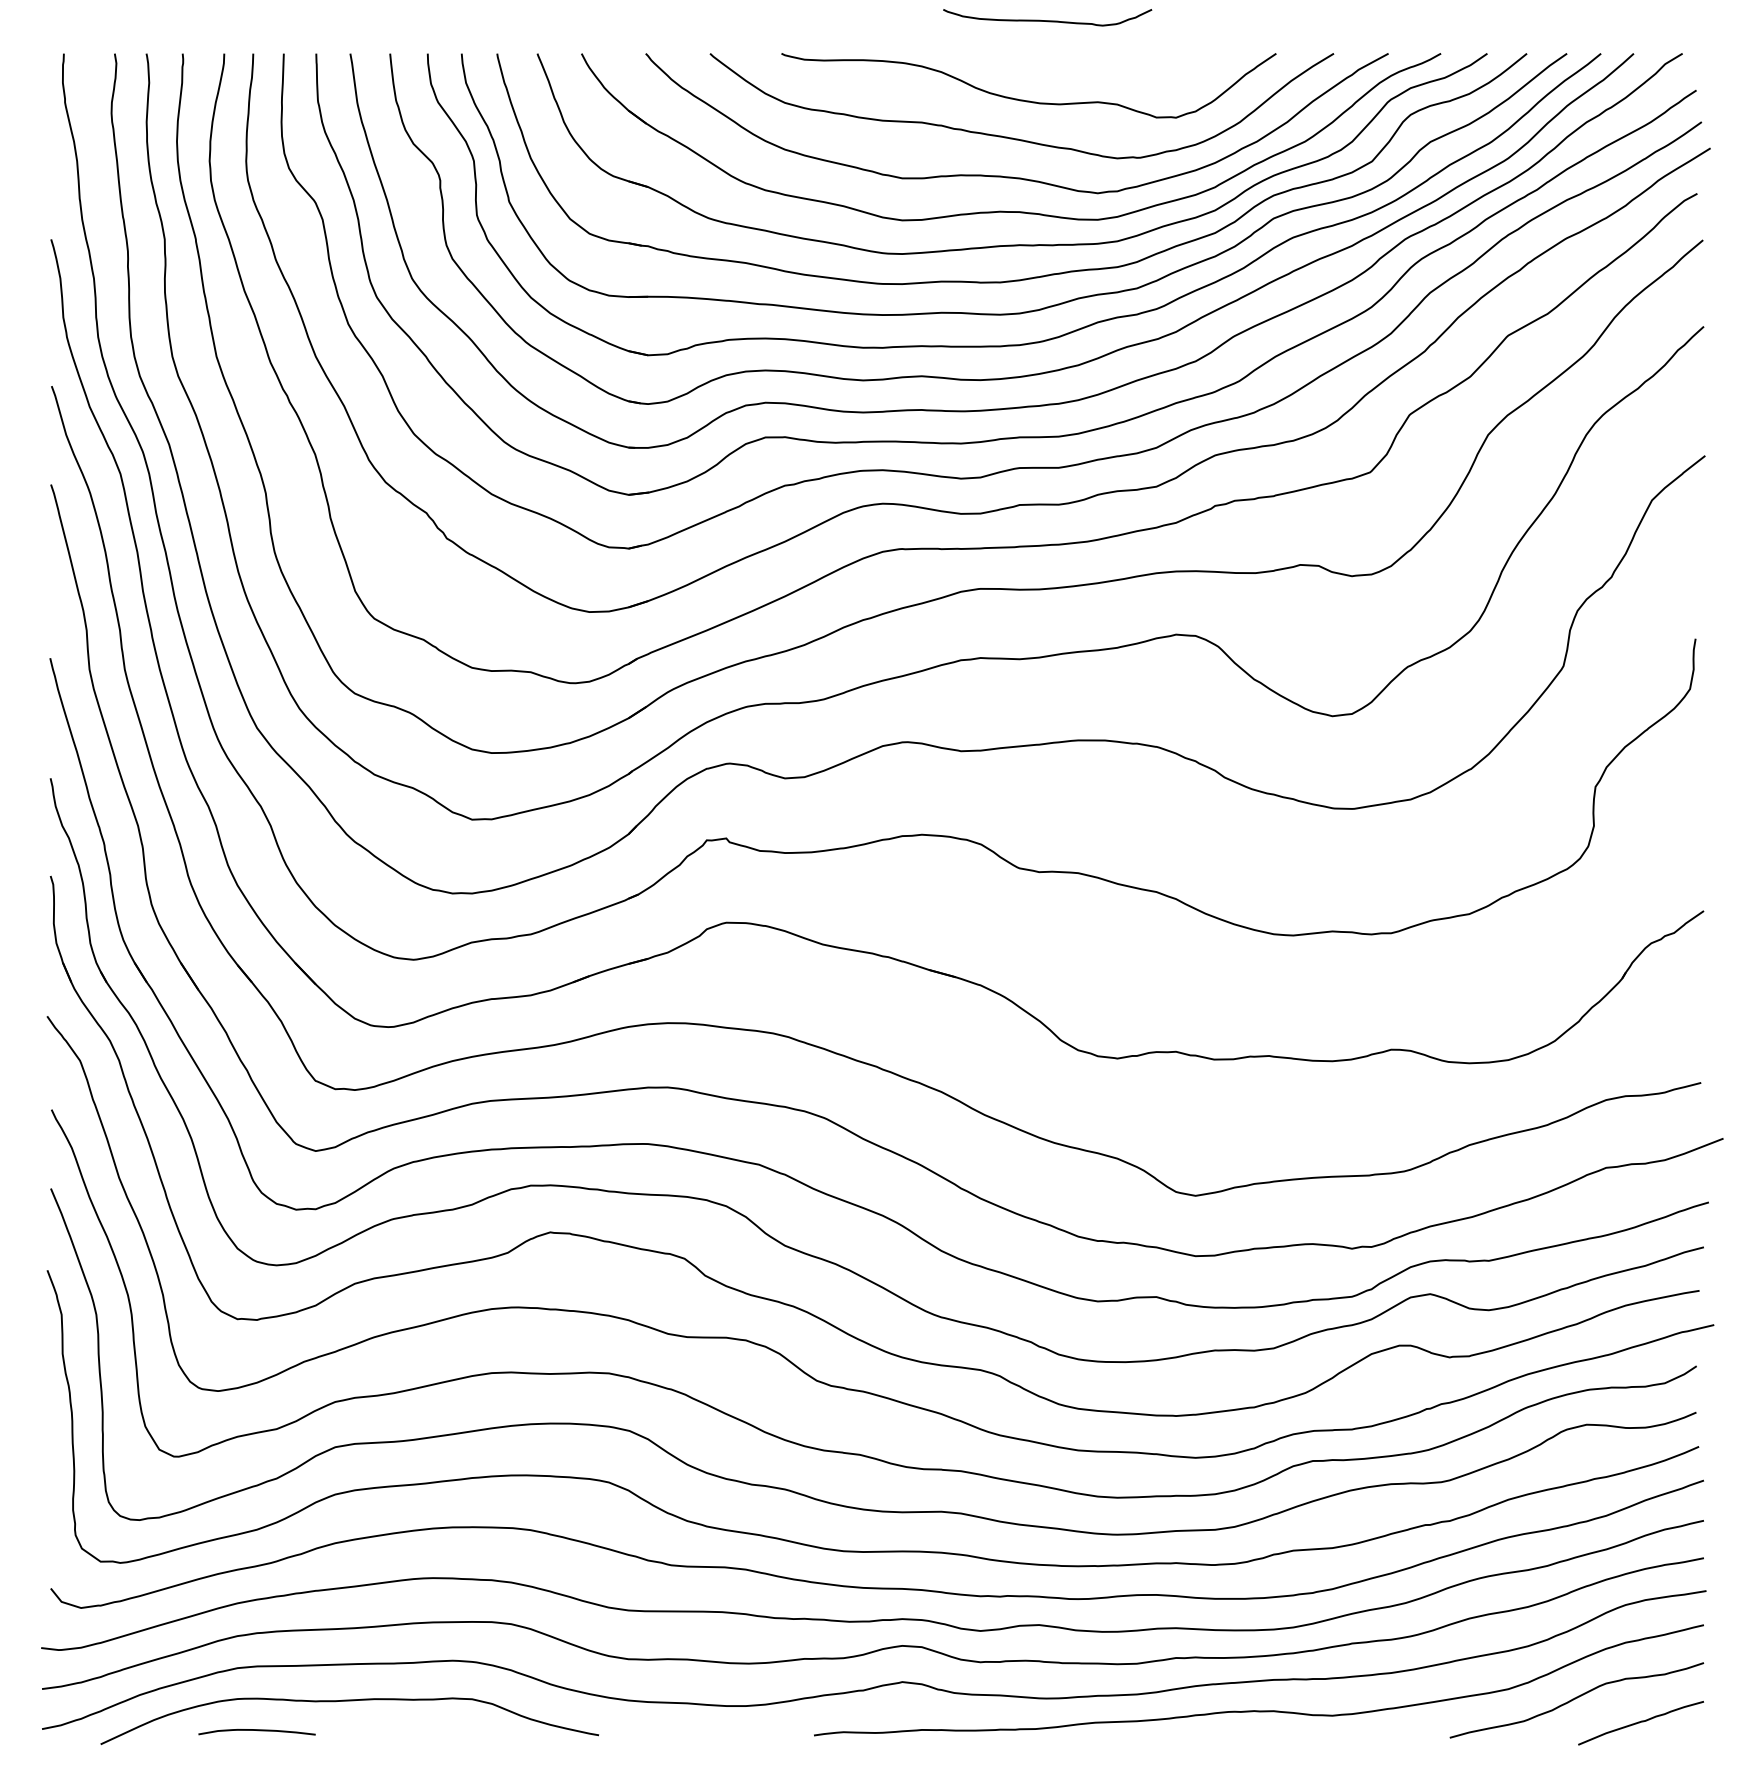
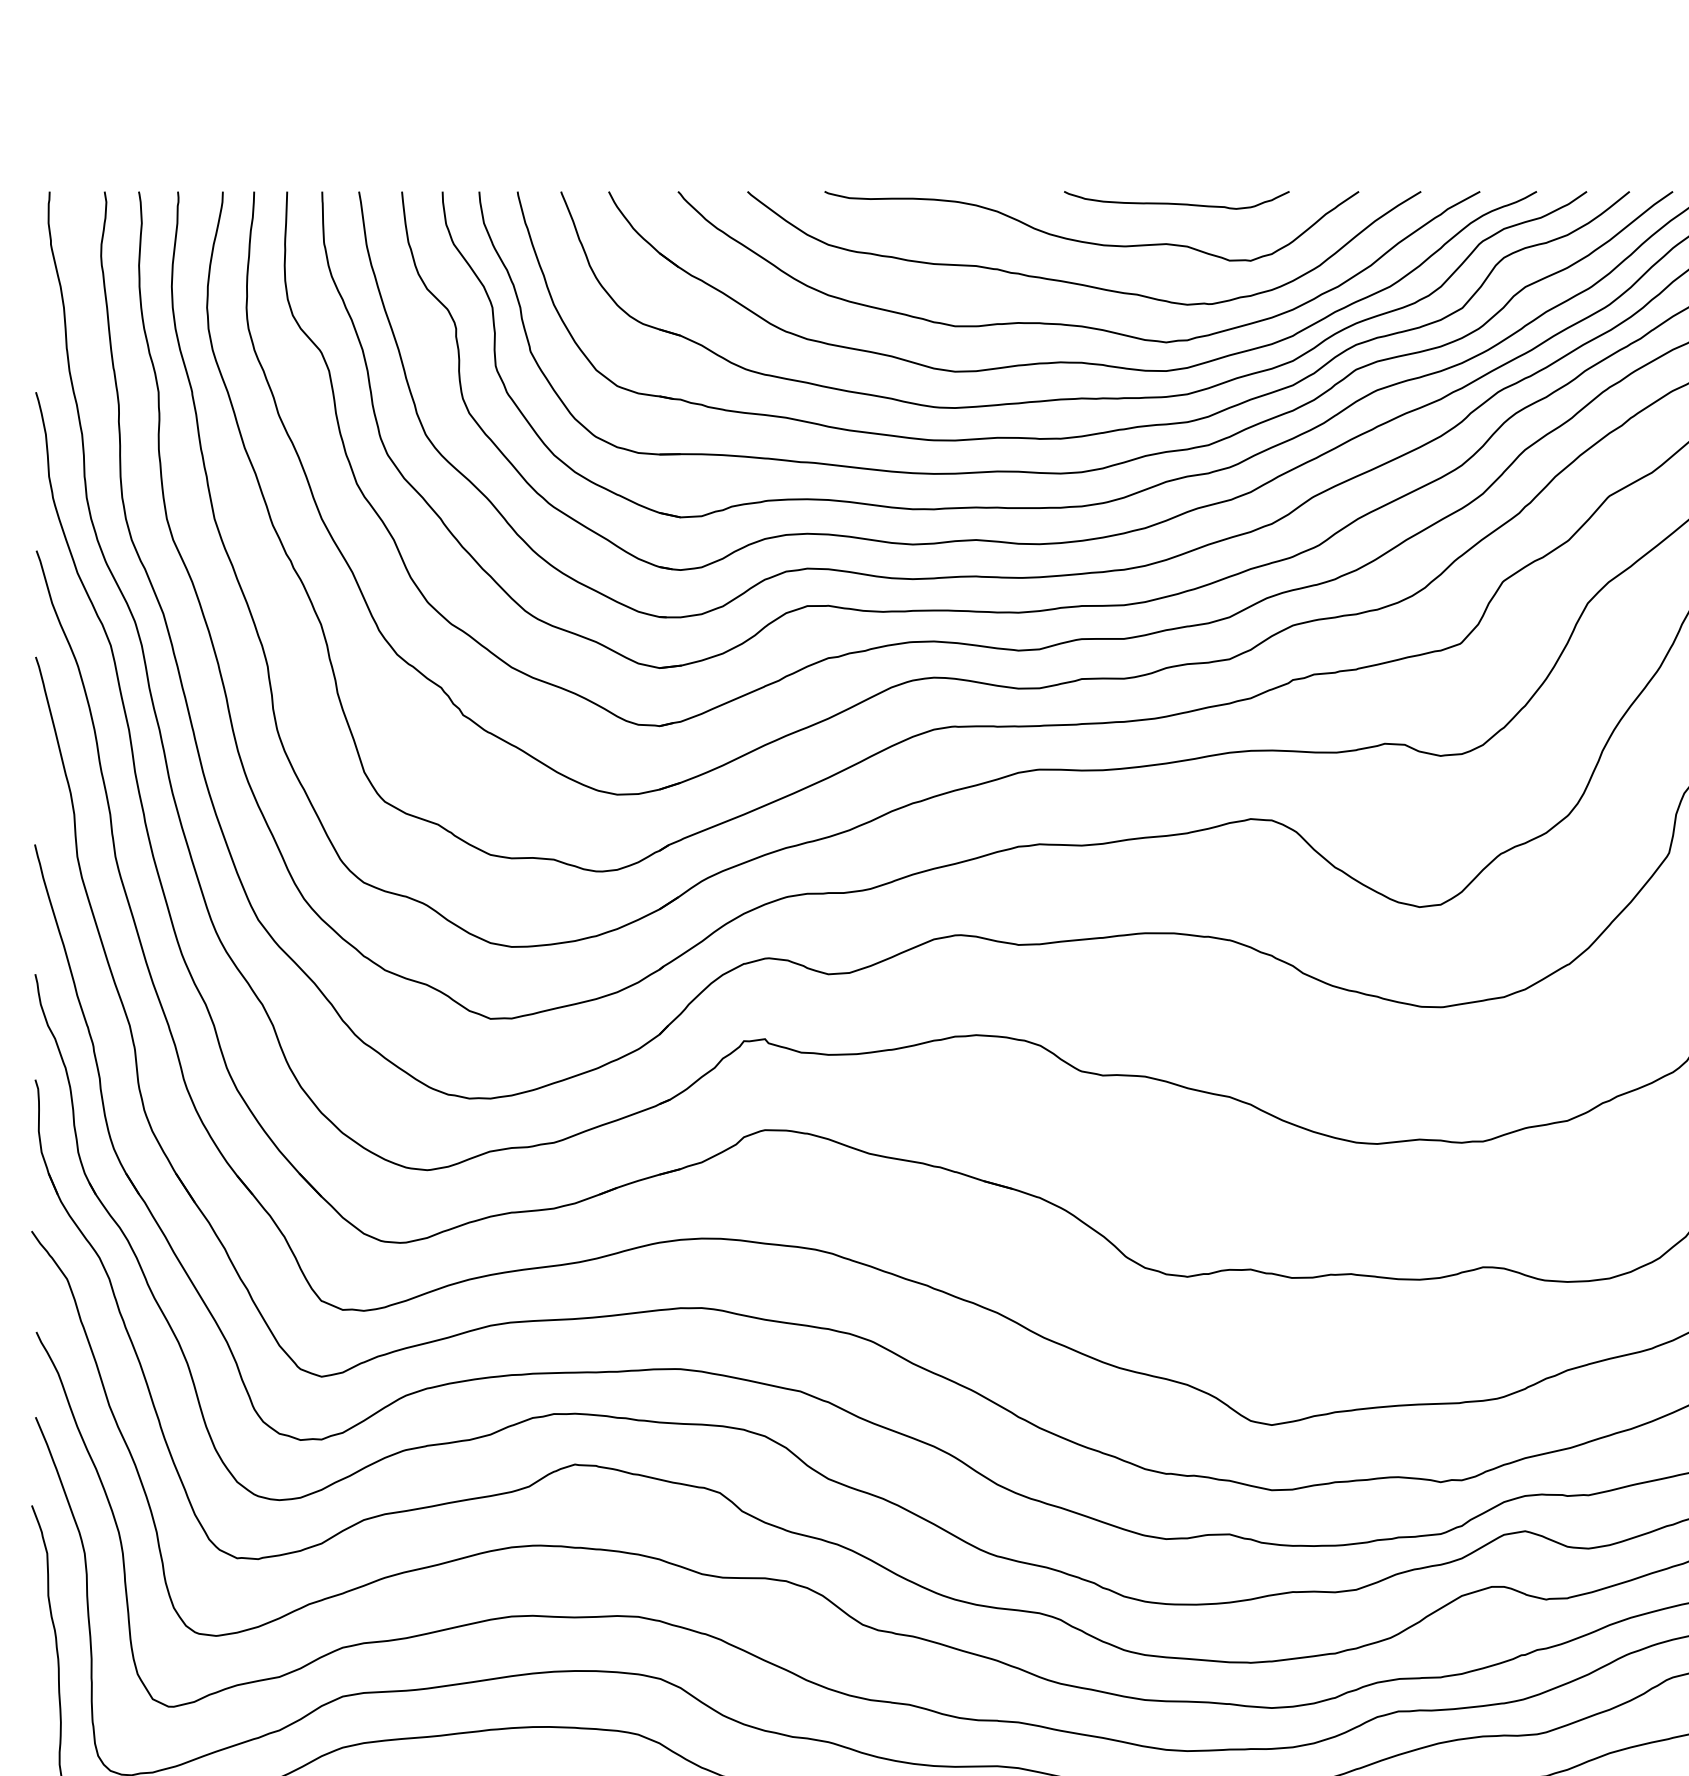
curve: (1047, 20) -> (1176, 203), moved

